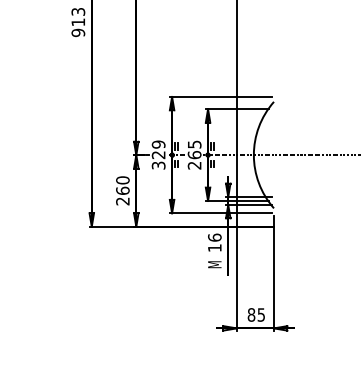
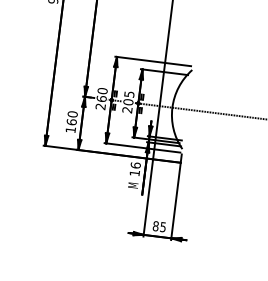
text: (158, 154) -> (101, 98), 329 -> 260
text: (194, 154) -> (128, 101), 265 -> 205
text: (122, 201) -> (70, 130), 260 -> 160

